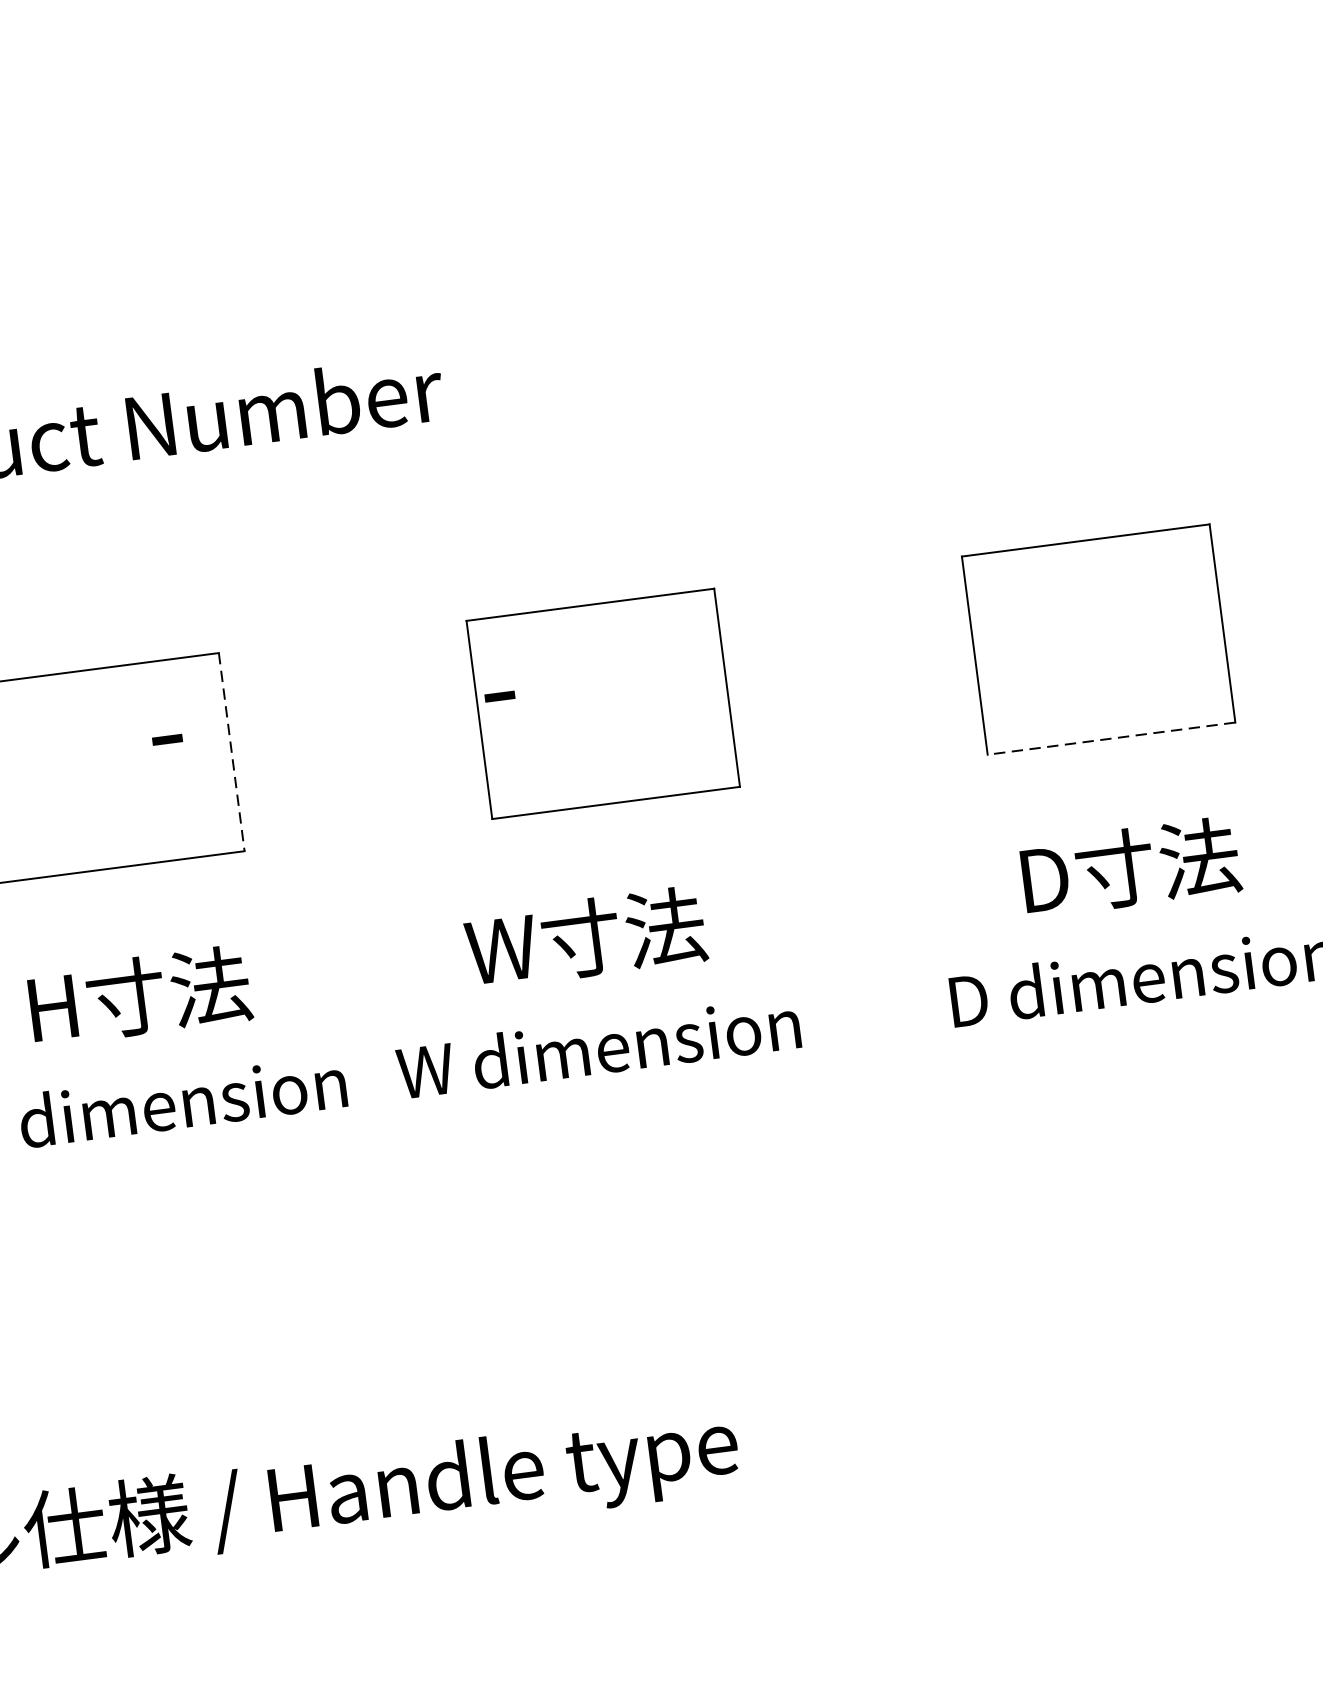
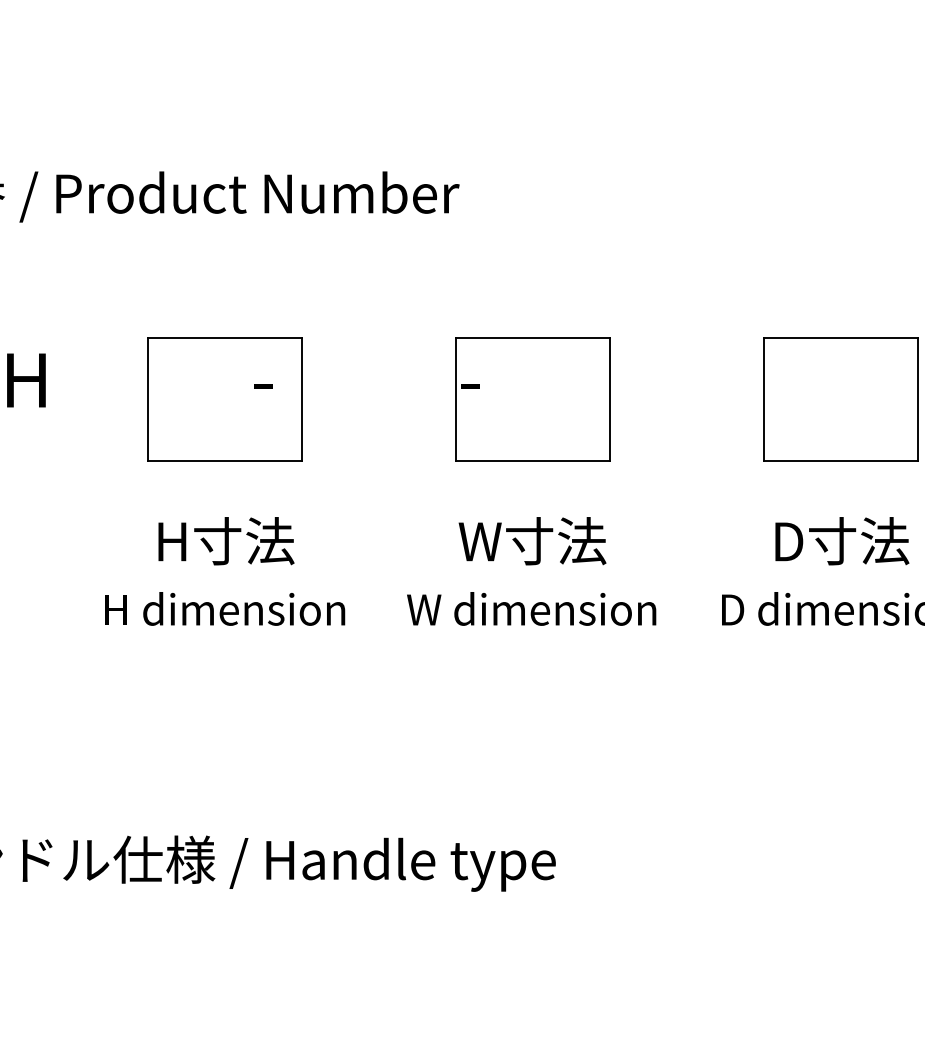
line: (1111, 739) -> (840, 461), dashed -> solid
line: (231, 752) -> (301, 399), dashed -> solid
text: (590, 986) -> (531, 571), moved

